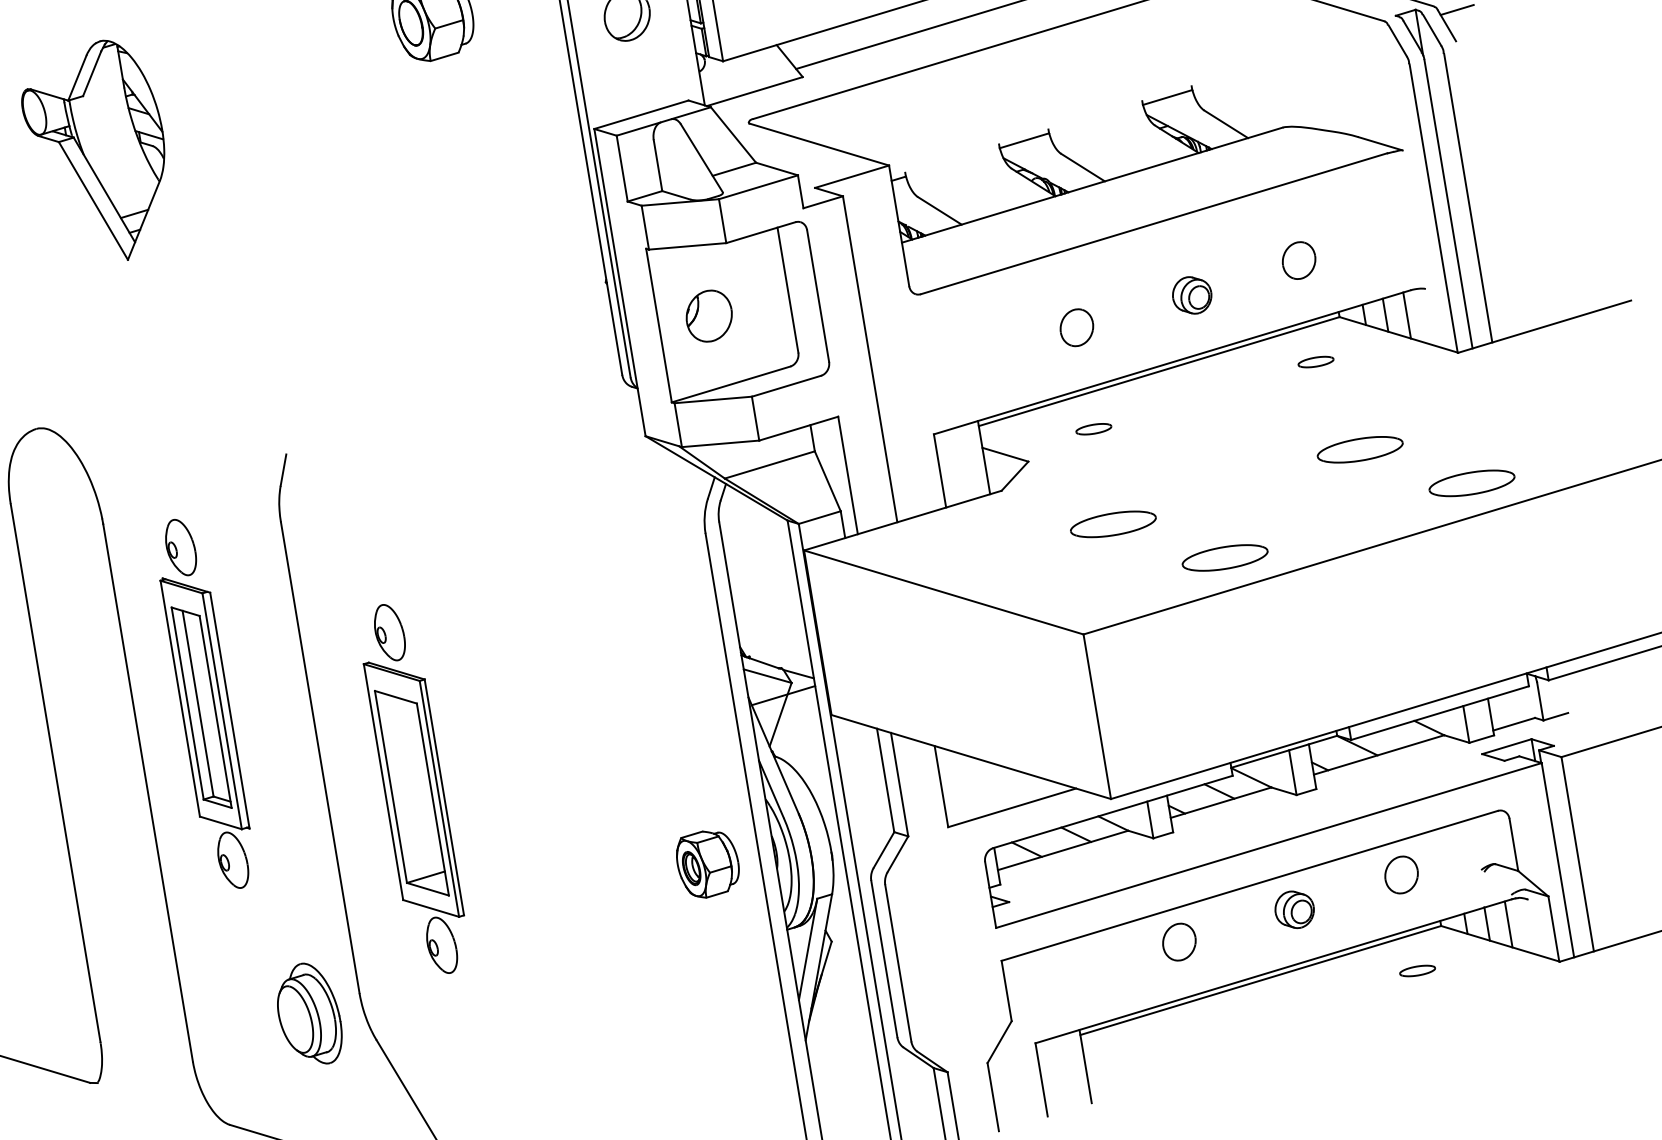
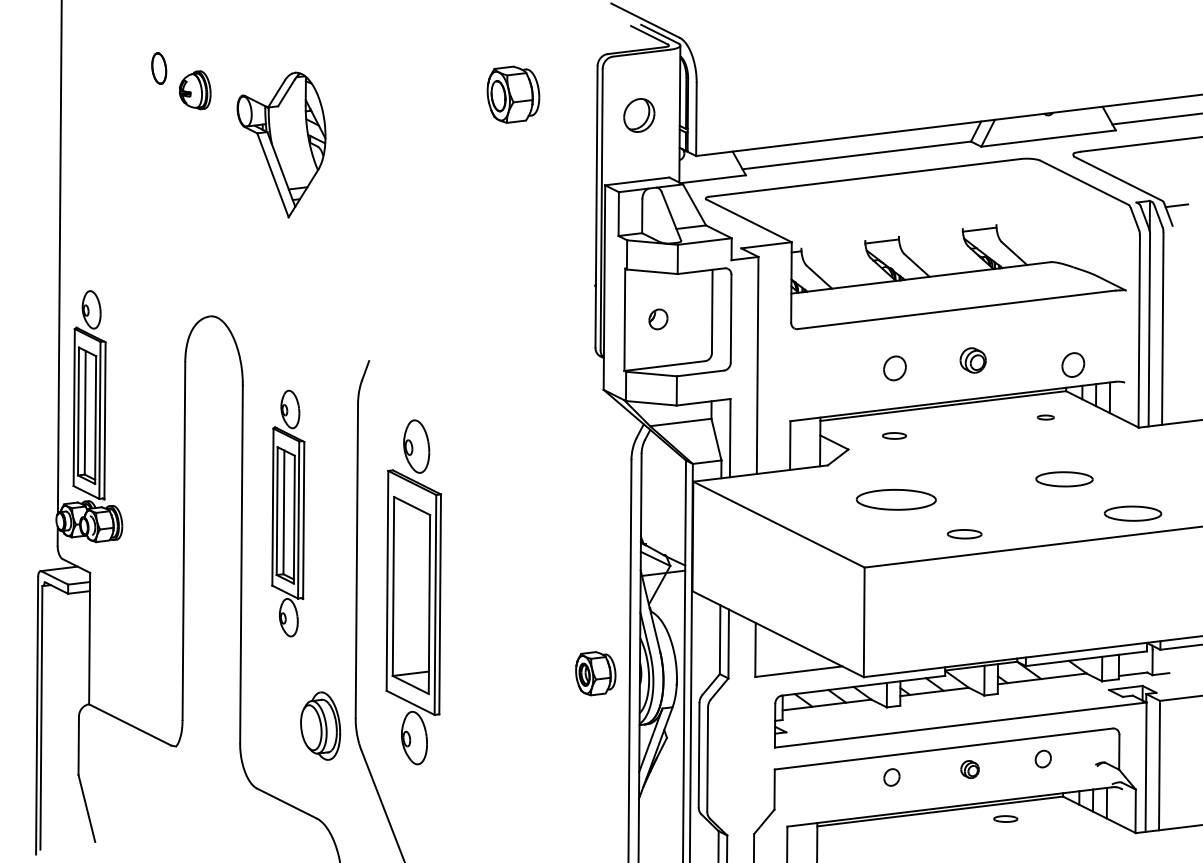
part: (1299, 259) -> (1073, 364), moved
part: (709, 316) -> (658, 319), size x0.6
part: (1315, 361) -> (1045, 417), size x0.7
part: (1113, 523) -> (896, 499), size x1.4
part: (1224, 558) -> (964, 534), size x0.6
part: (413, 788) -> (413, 591), size x1.4
part: (1401, 873) -> (1043, 758), size x0.7
part: (1293, 909) -> (969, 769), size x0.7
part: (1178, 942) -> (891, 777), size x0.7
part: (1417, 970) -> (1005, 818), moved

